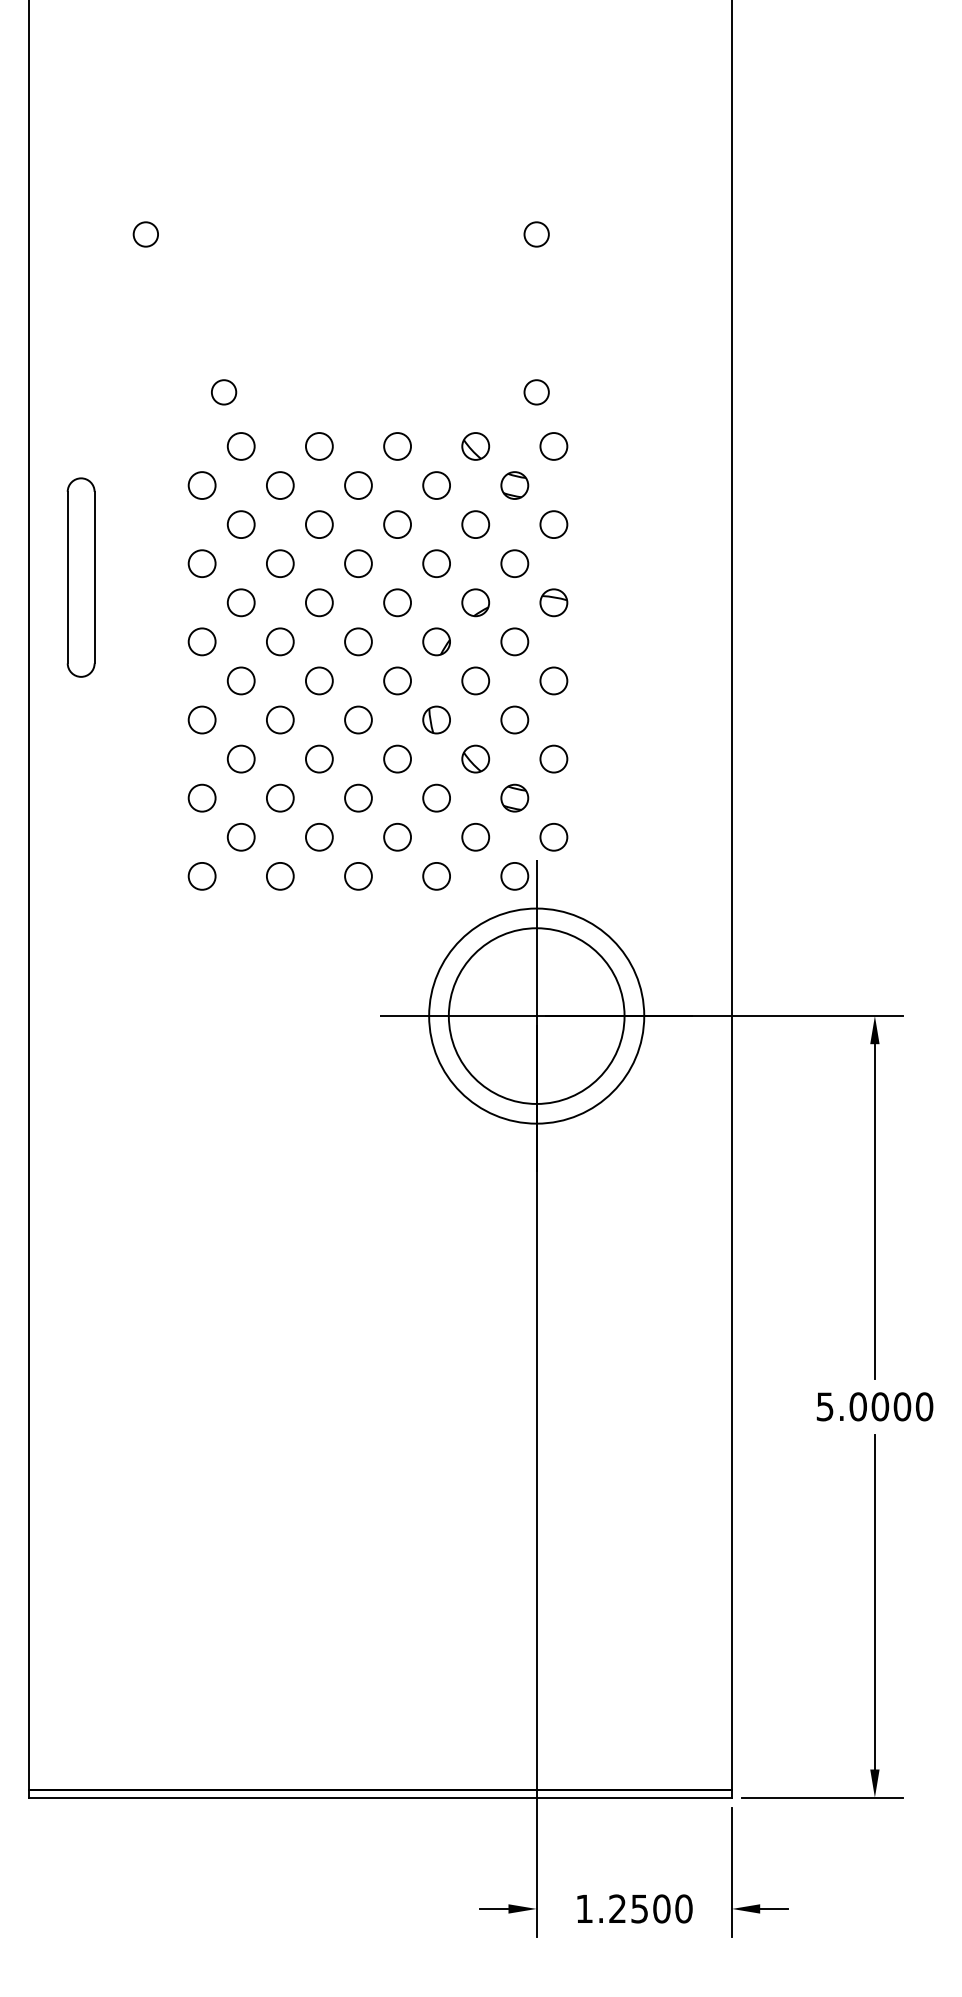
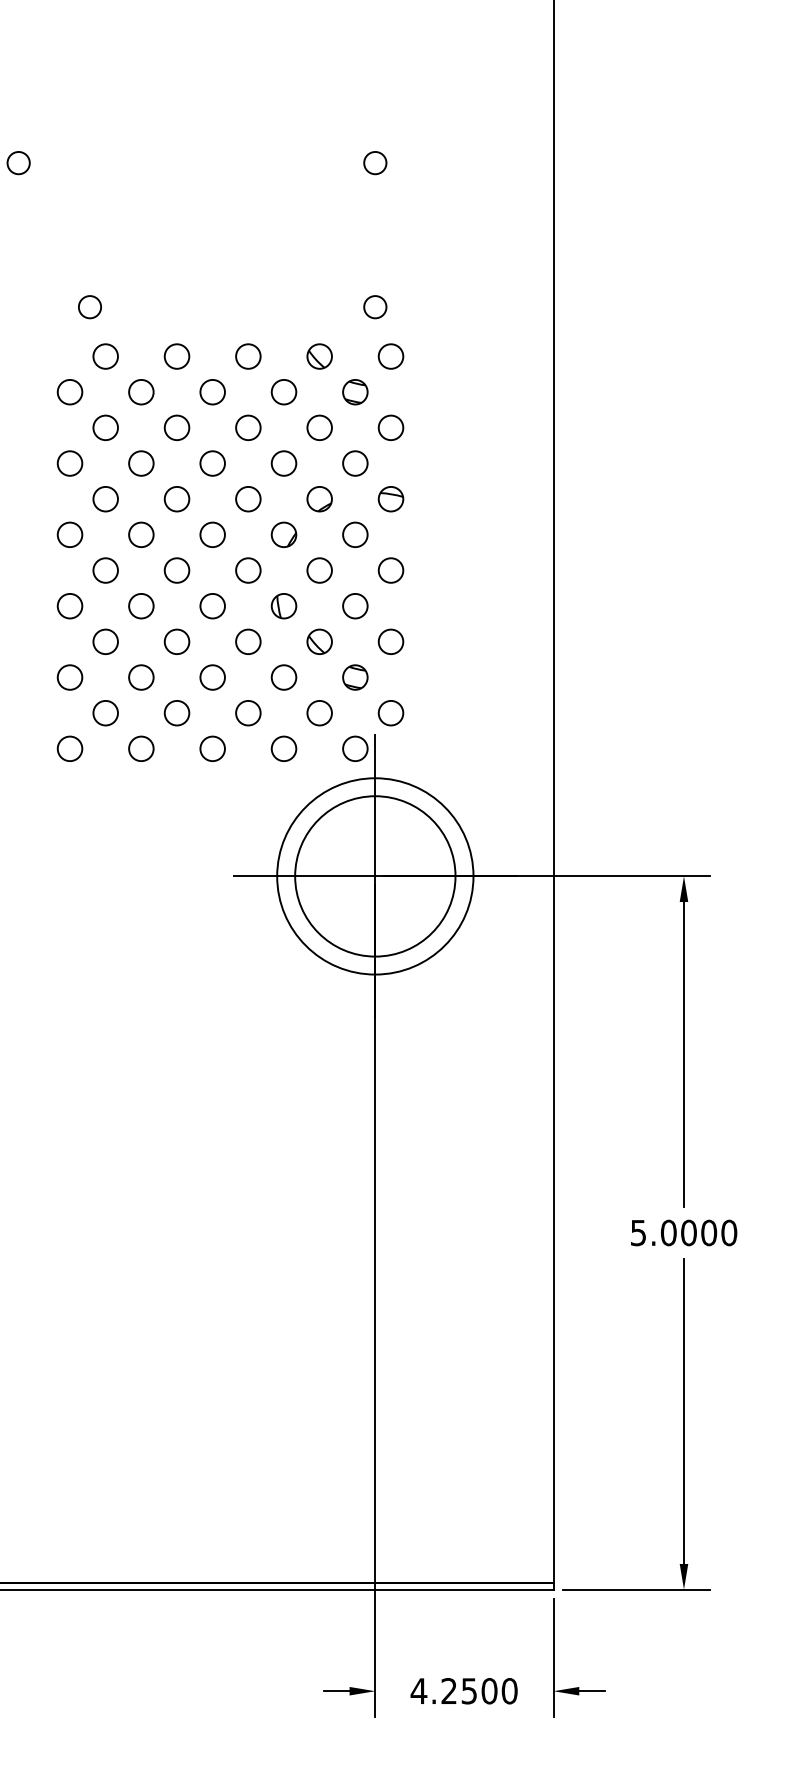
text: (584, 1908) -> (418, 1690), 1.2500 -> 4.2500

